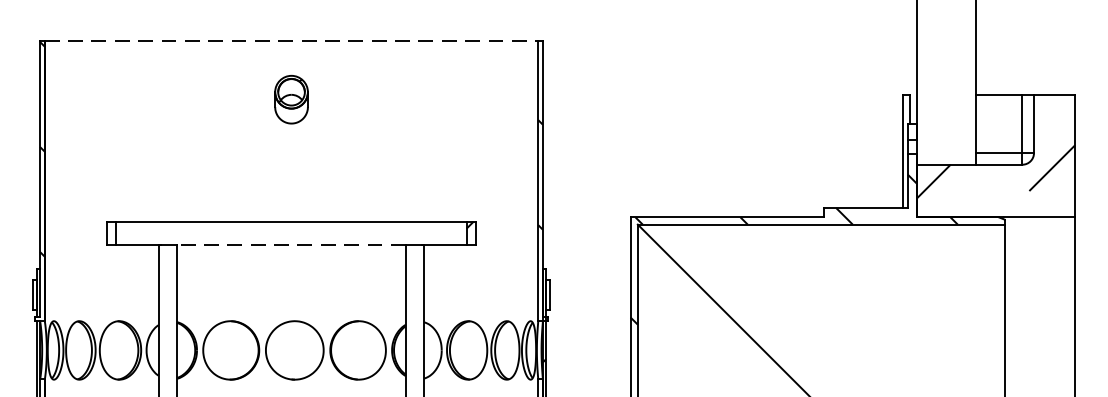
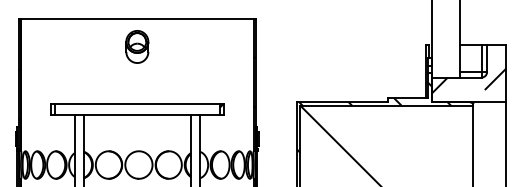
line: (291, 41) -> (137, 19), dashed -> solid
part: (291, 98) -> (137, 46), size x1.43
line: (291, 245) -> (137, 115), dashed -> solid

